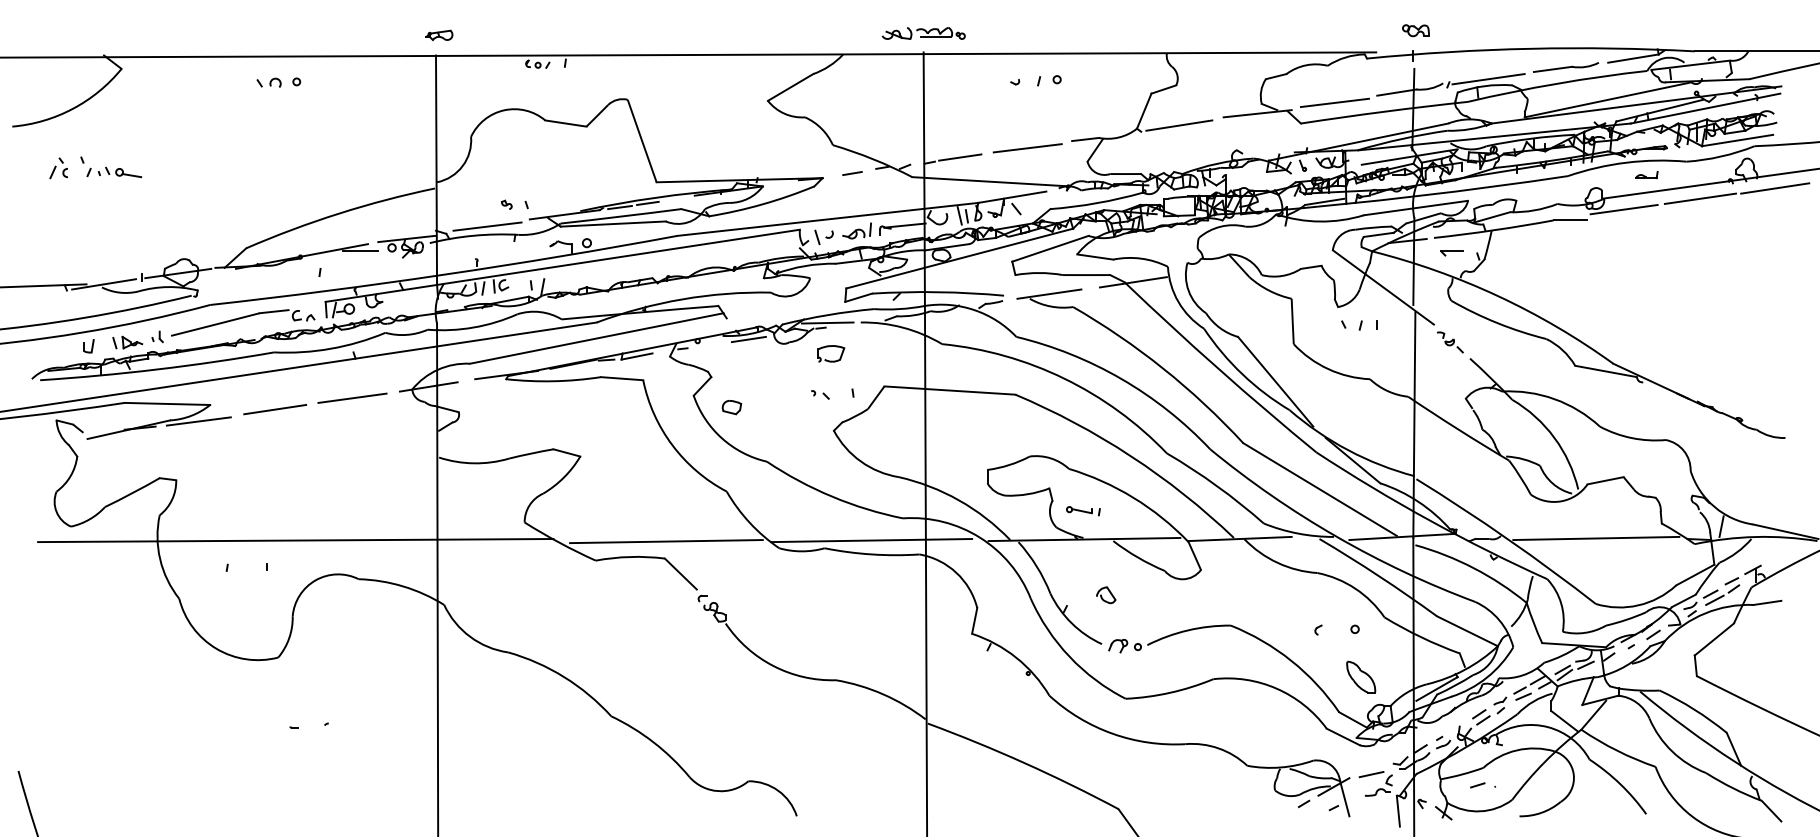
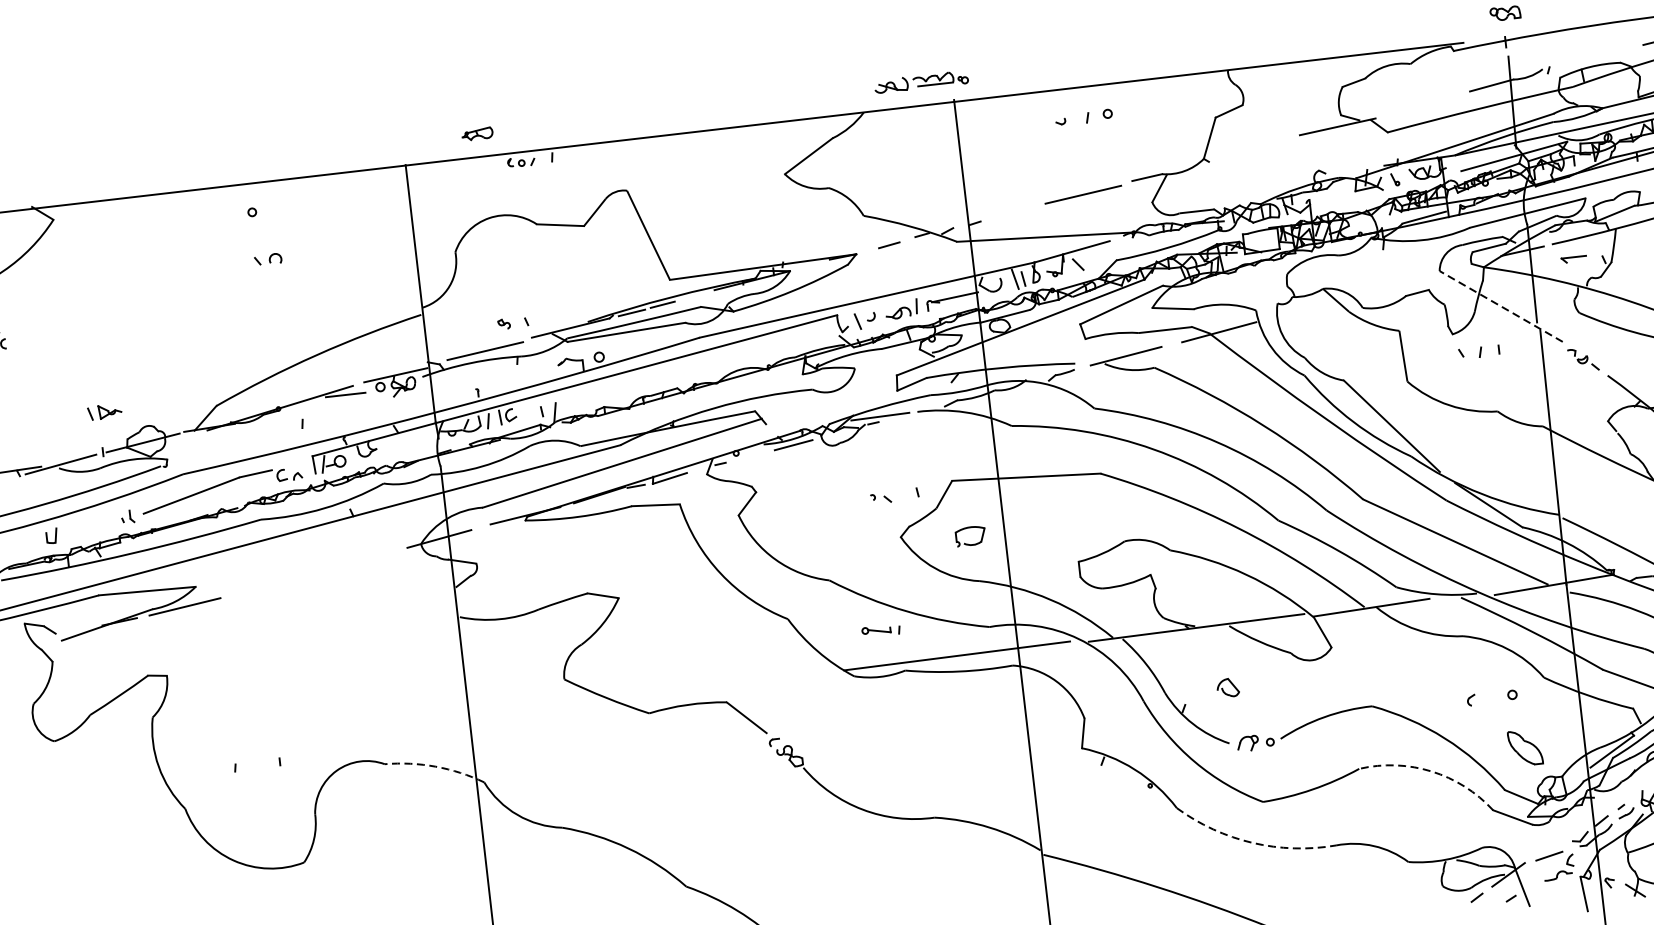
part: (923, 33) -> (921, 82), moved
part: (439, 34) -> (477, 133), moved
line: (1488, 79) -> (1593, 59), removed
part: (268, 82) -> (267, 259), moved
line: (1334, 102) -> (1422, 104), removed
line: (1179, 125) -> (1251, 149), removed
line: (960, 157) -> (1008, 213), removed
part: (111, 167) -> (54, 332), removed
line: (1383, 287) -> (1501, 306), solid -> dashed
part: (127, 342) -> (104, 411), moved
part: (829, 347) -> (967, 529), moved
line: (352, 397) -> (354, 560), removed
part: (731, 407) -> (782, 523), removed
line: (275, 409) -> (269, 583), removed
part: (1083, 511) -> (881, 631), moved
line: (295, 540) -> (308, 728), removed
line: (666, 541) -> (726, 682), removed
arc: (403, 586) -> (436, 766), solid -> dashed
arc: (1276, 688) -> (1431, 771), solid -> dashed
arc: (1112, 733) -> (1252, 842), solid -> dashed

